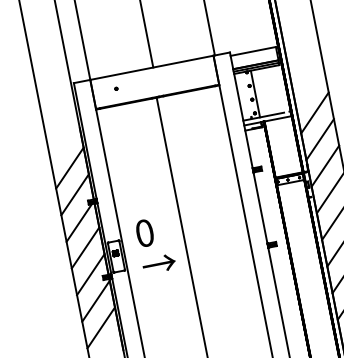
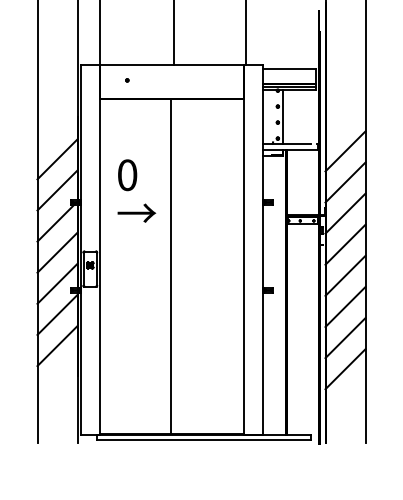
text: (155, 244) -> (136, 190), moved

